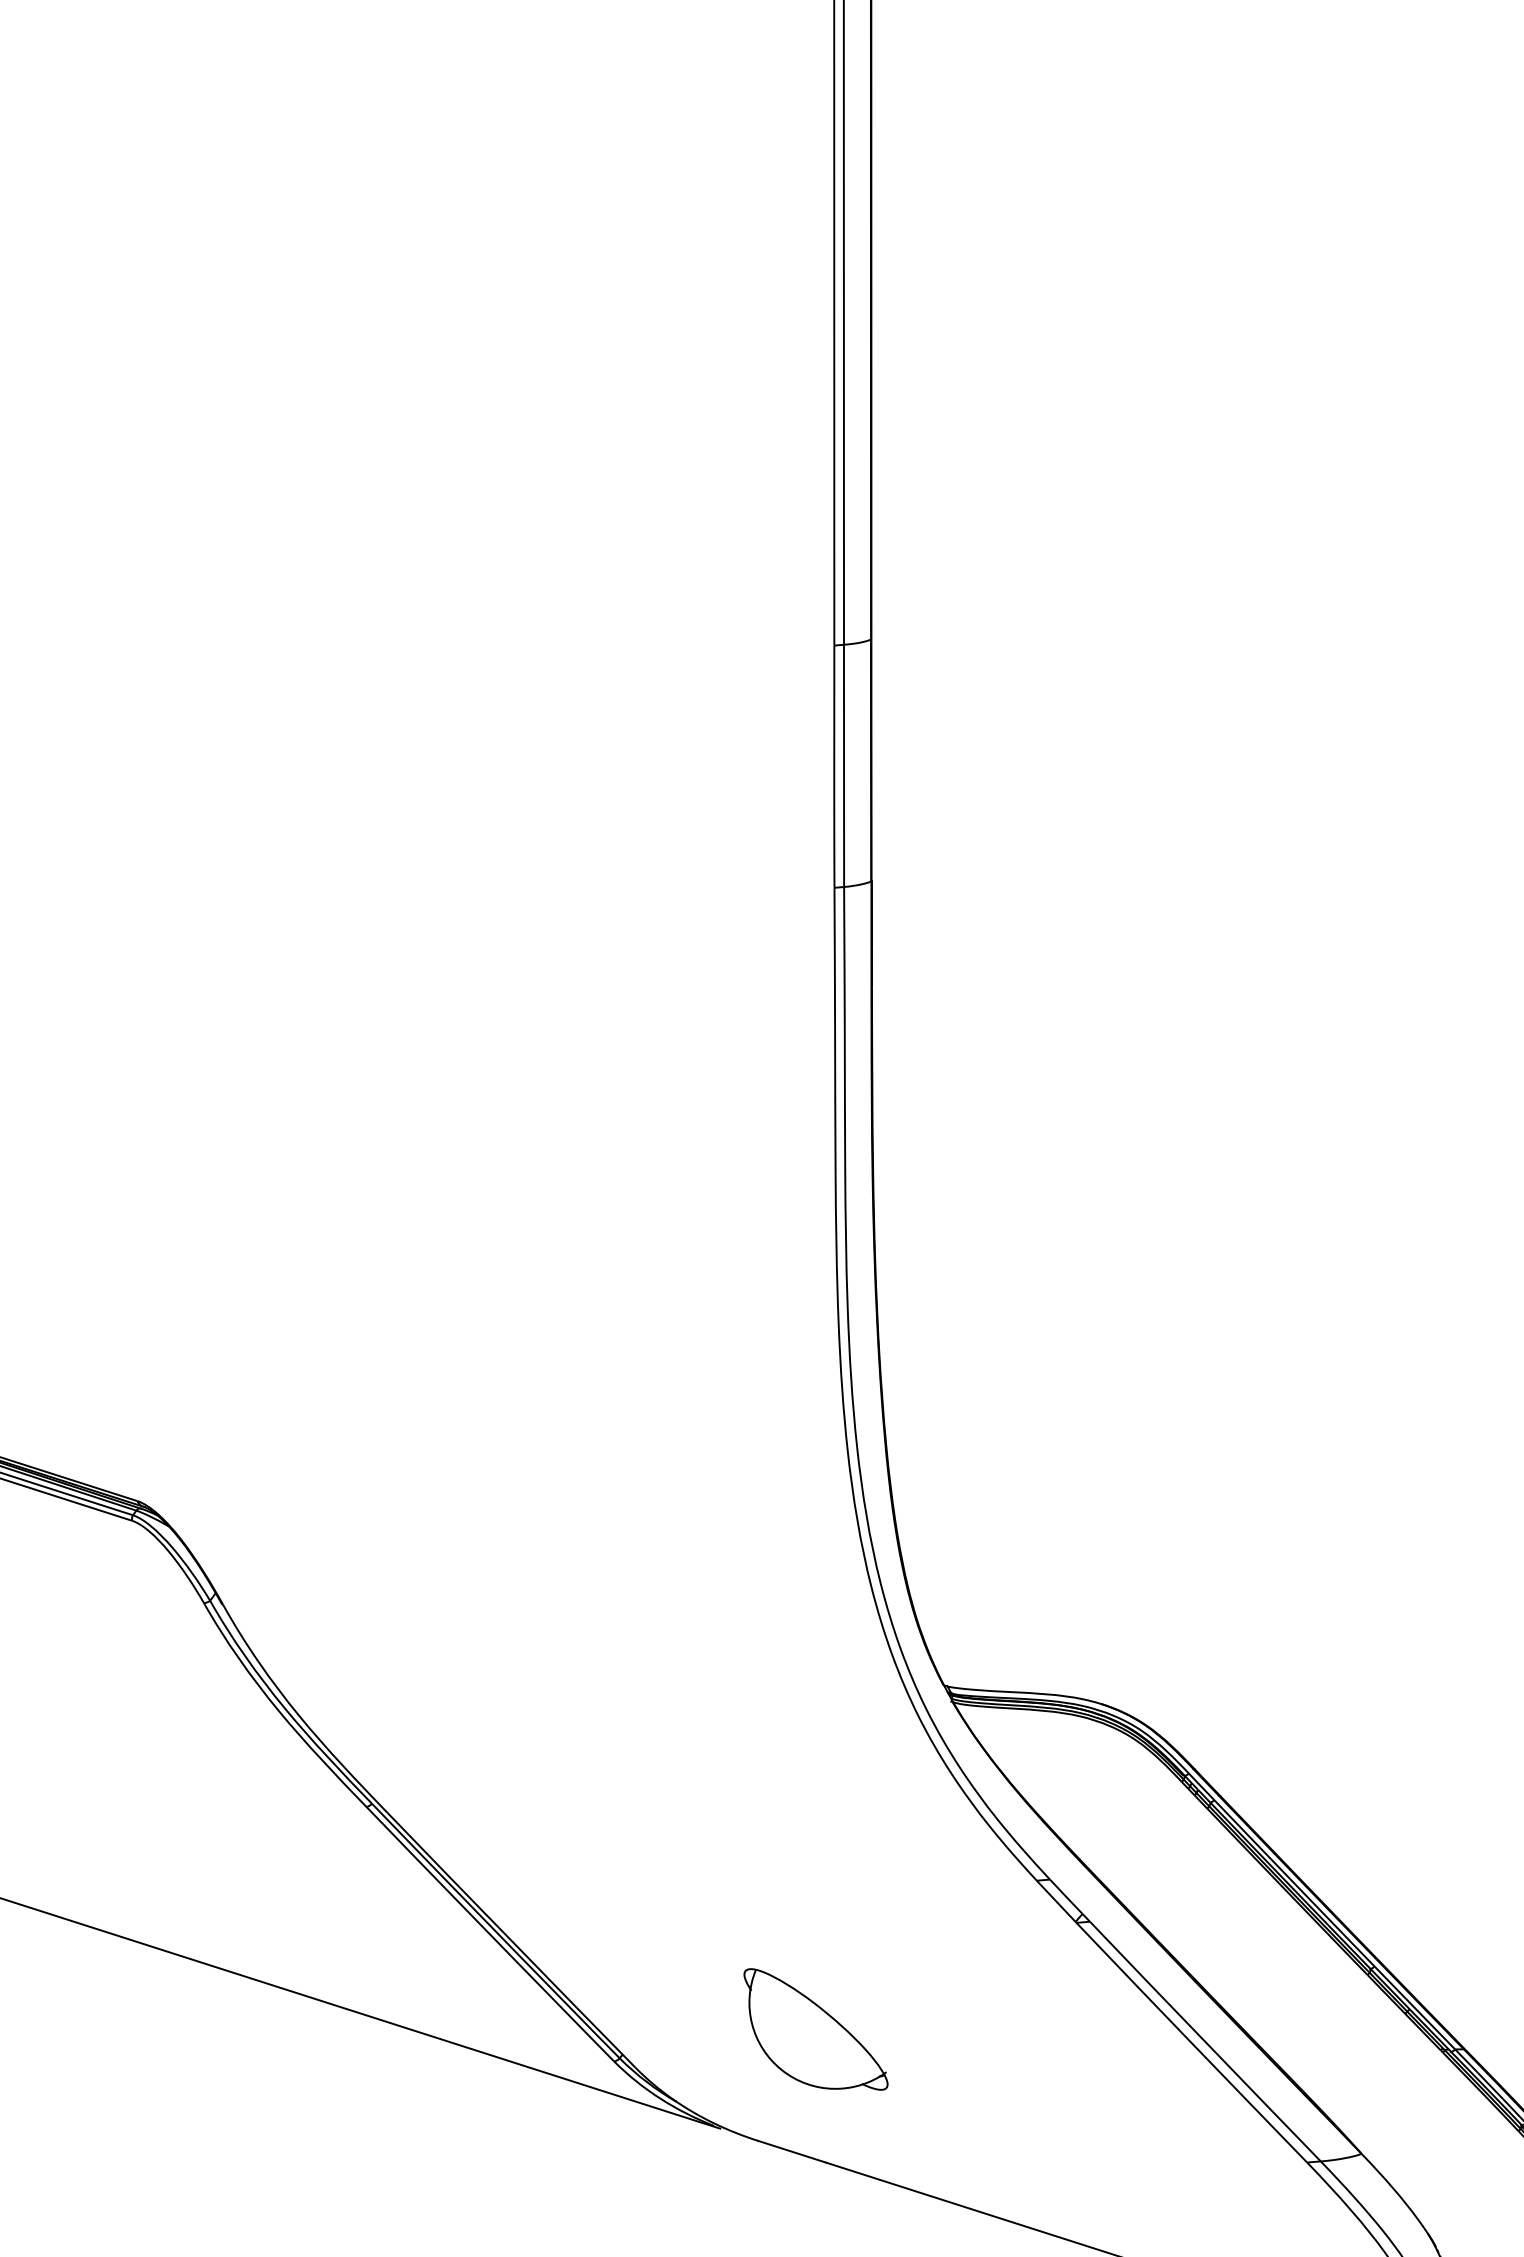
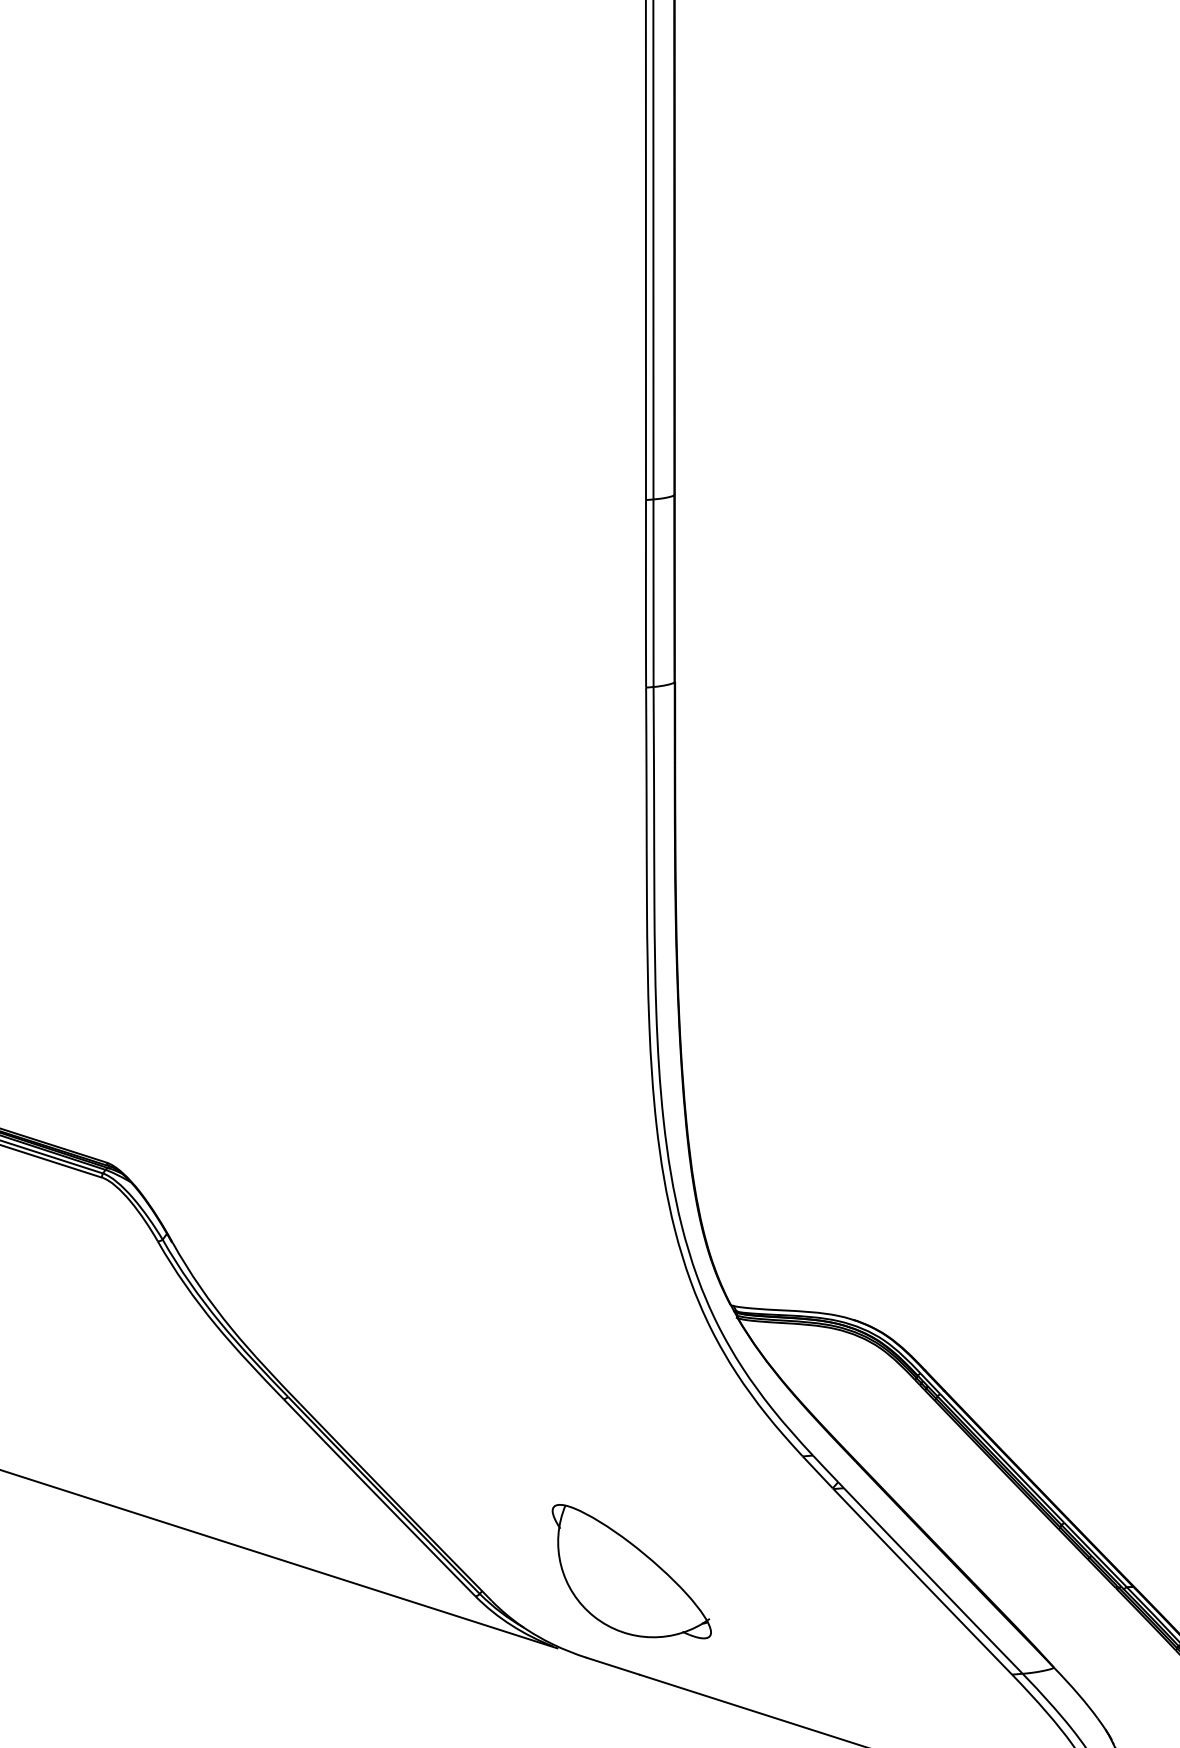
part: (815, 2029) -> (631, 1571), size x1.43

